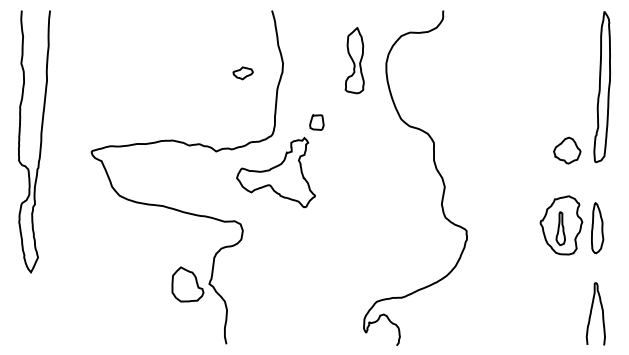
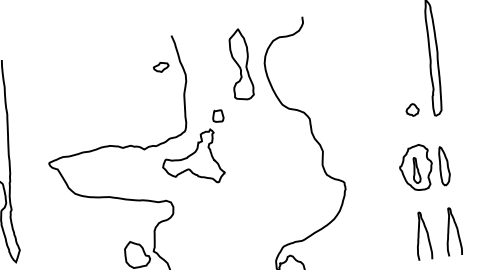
part: (354, 60) -> (239, 64), size x1.4
part: (242, 73) -> (160, 67), moved
part: (567, 150) -> (412, 110), size x0.6
curve: (552, 313) -> (419, 236), added

